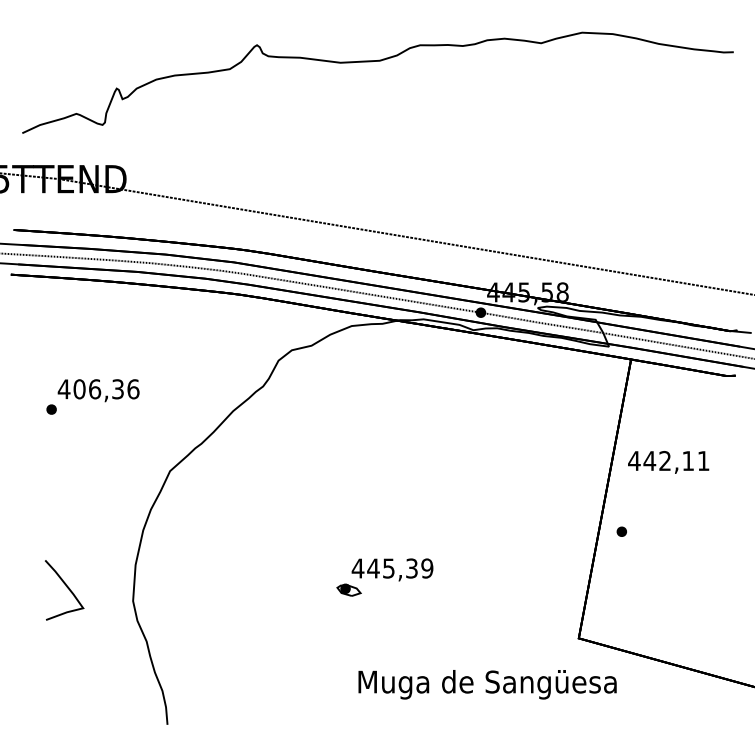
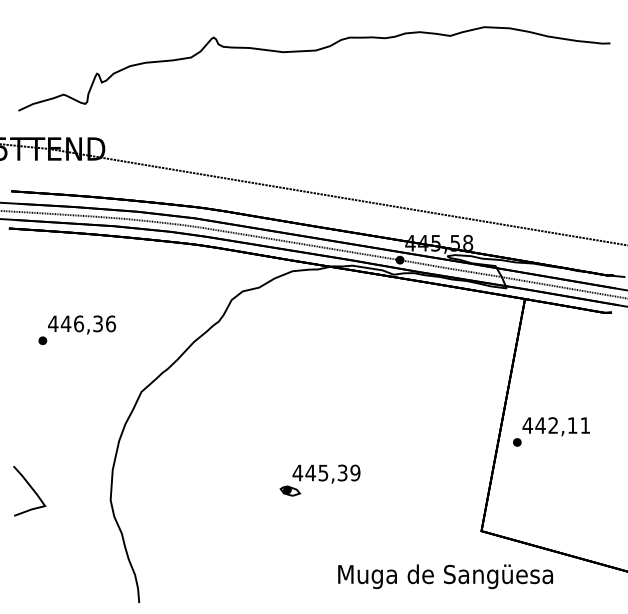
text: (78, 388) -> (65, 323), 406,36 -> 446,36
text: (667, 462) -> (555, 426), moved
curve: (66, 588) -> (31, 489), moved
text: (487, 684) -> (445, 576), moved

